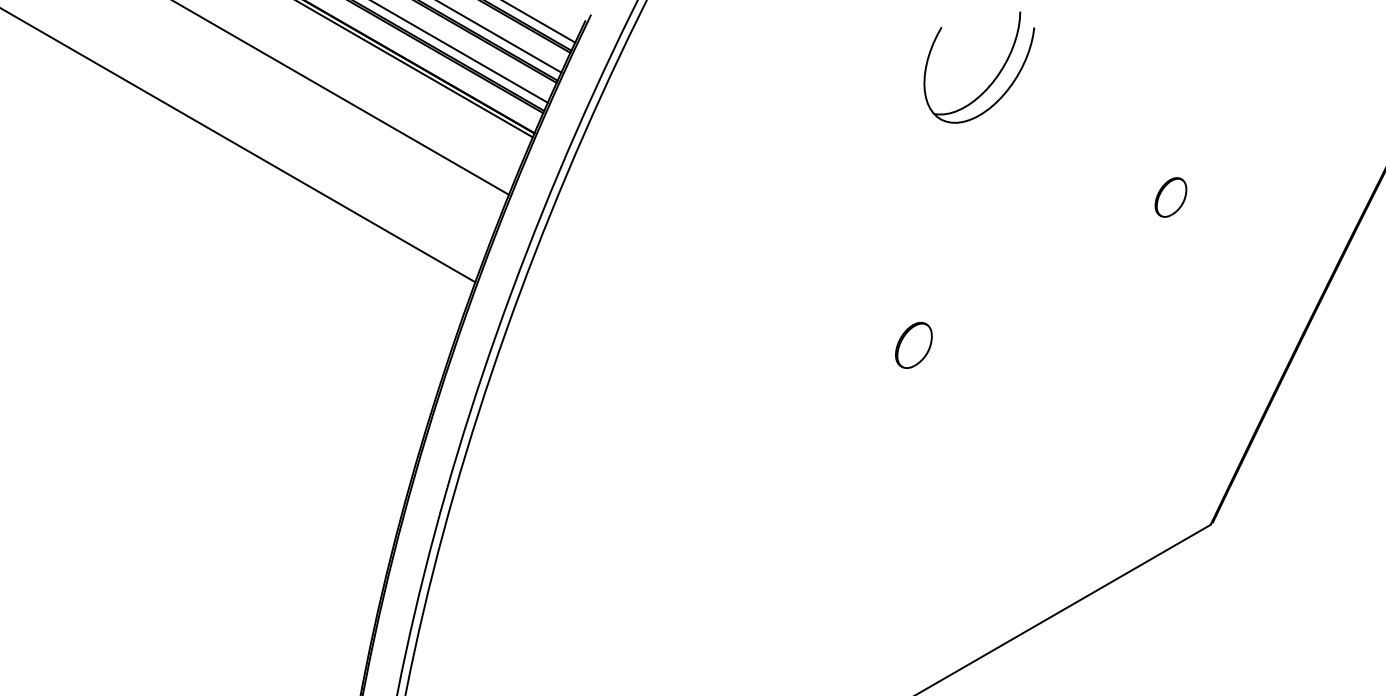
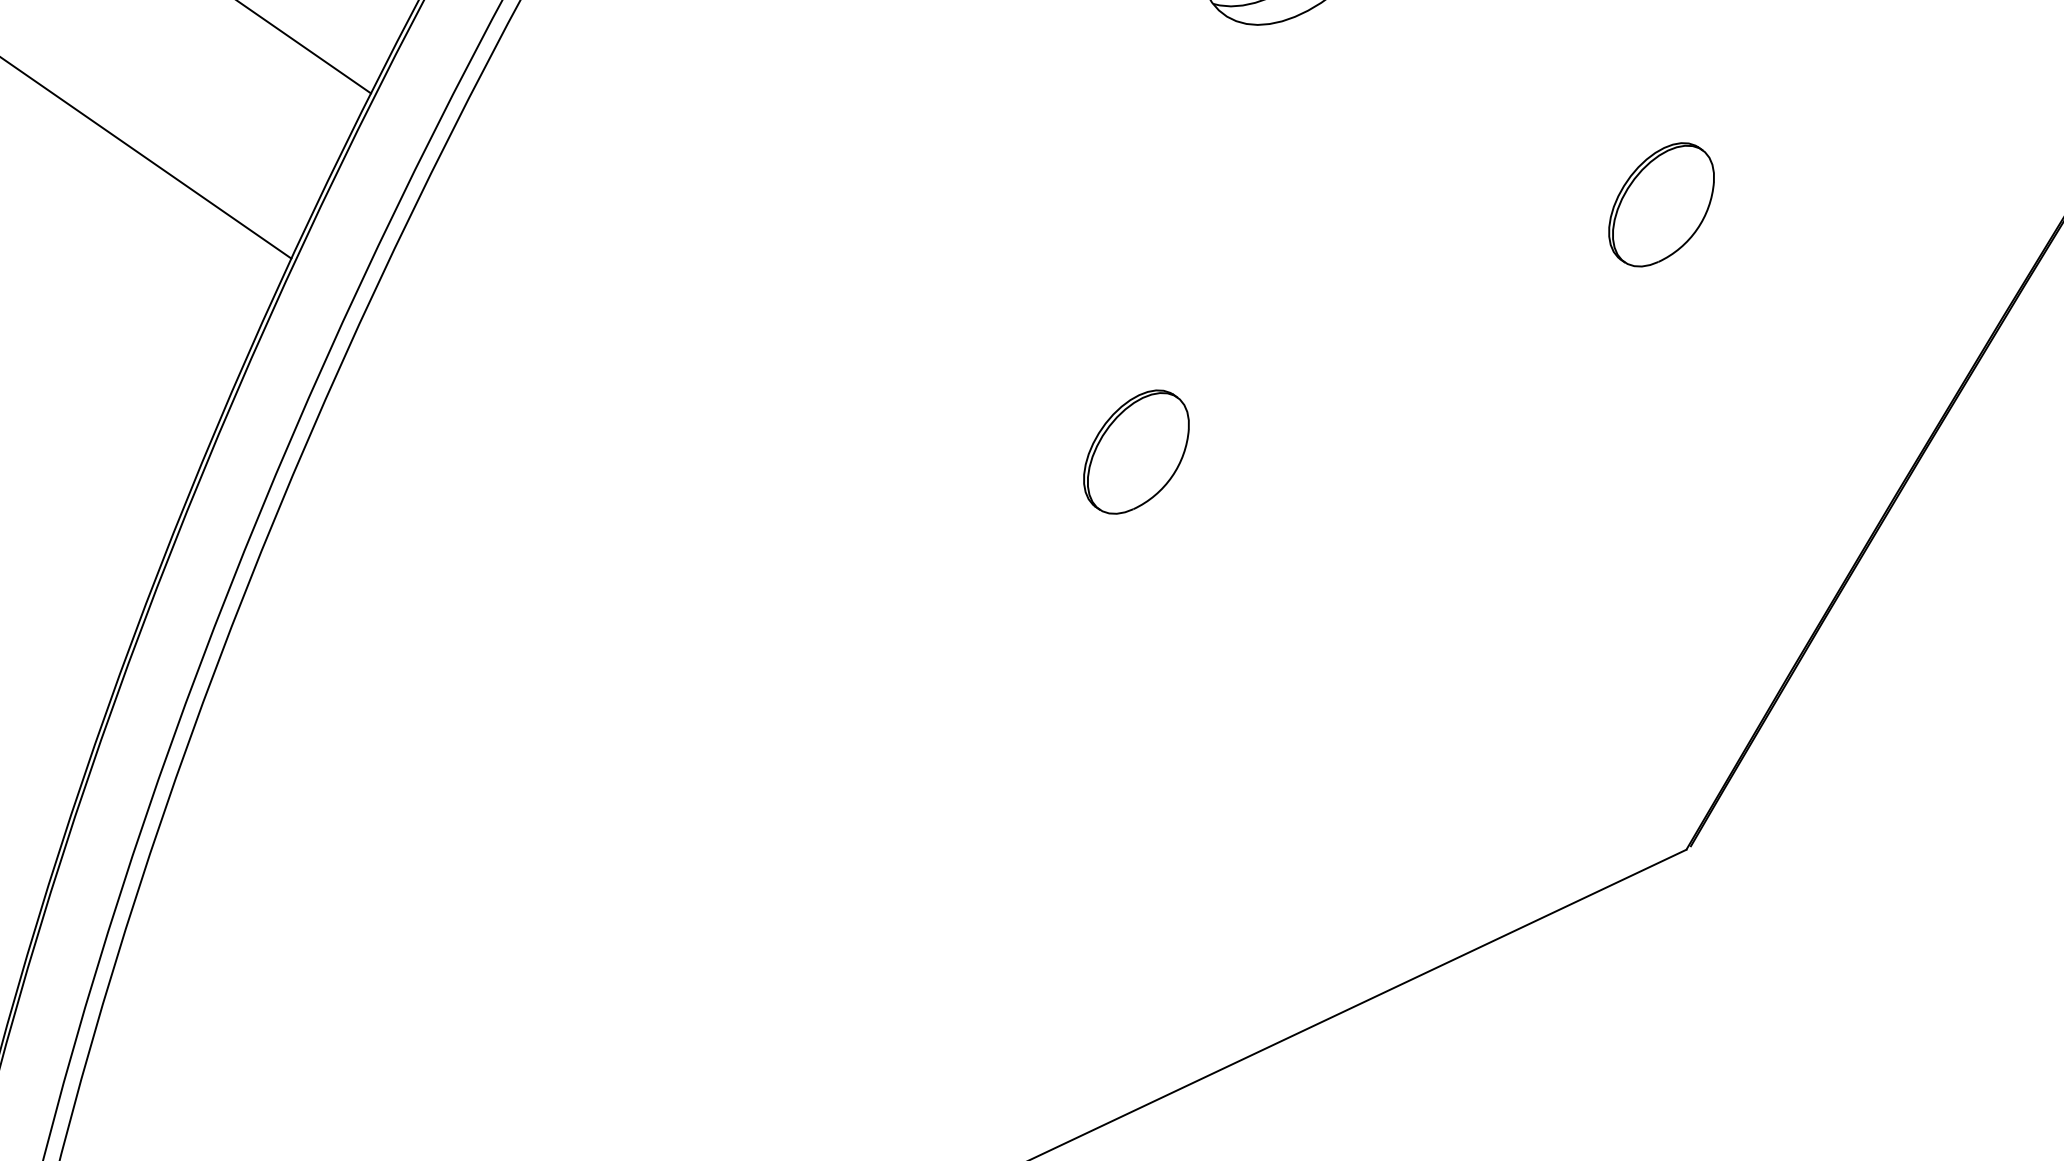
part: (1170, 197) -> (1660, 204), size x1.67
part: (913, 345) -> (1135, 452), size x1.43

